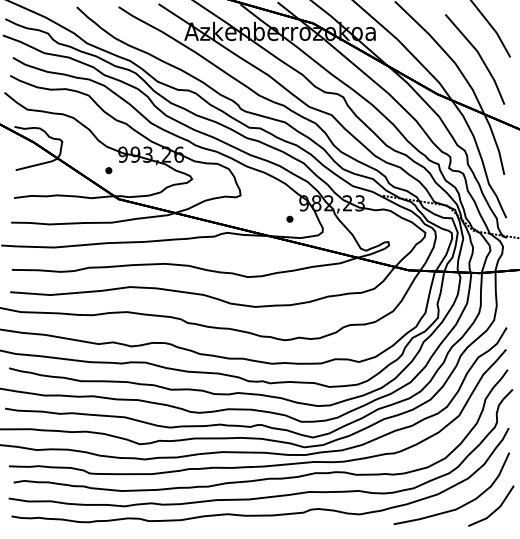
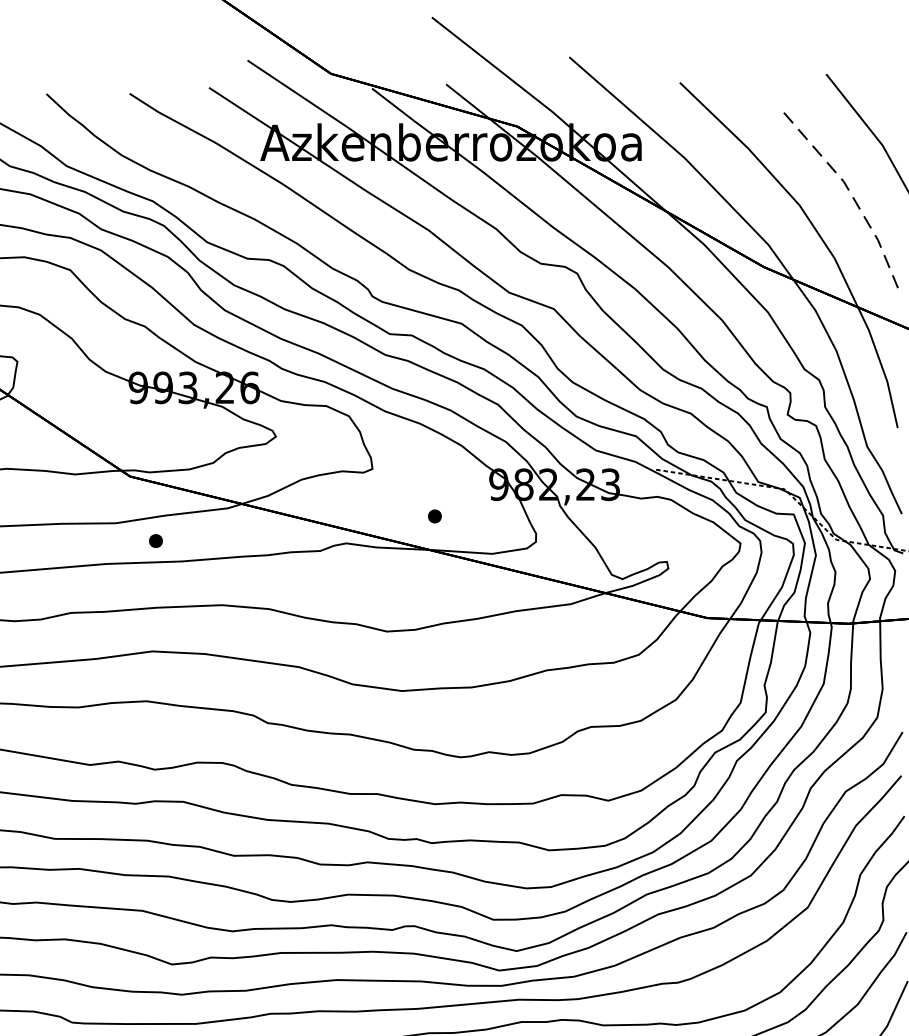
line: (480, 56) -> (850, 192), solid -> dashed
part: (108, 170) -> (155, 540), moved
part: (289, 218) -> (434, 514), moved

